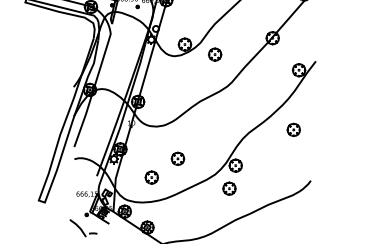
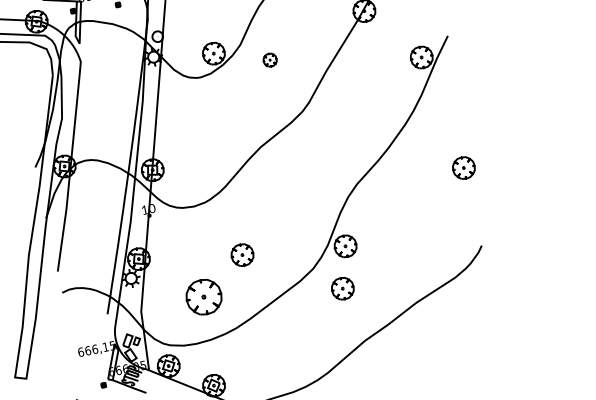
part: (215, 54) -> (270, 59), size x0.6
part: (293, 129) -> (463, 167), moved
part: (151, 177) -> (203, 297), size x1.6

